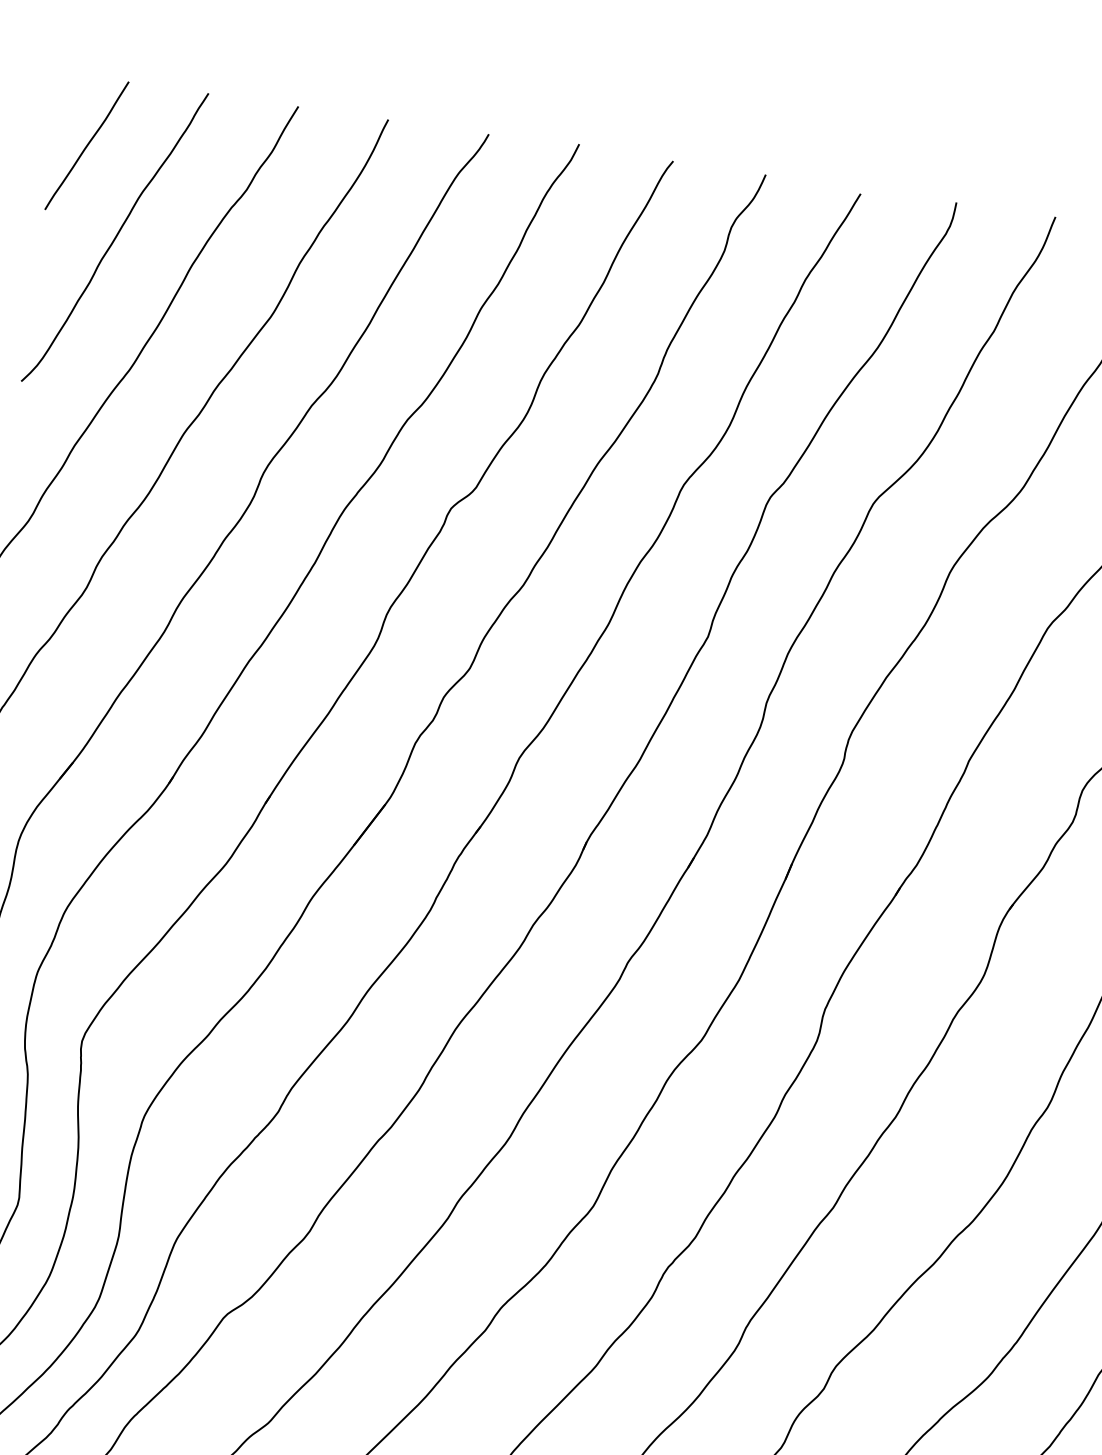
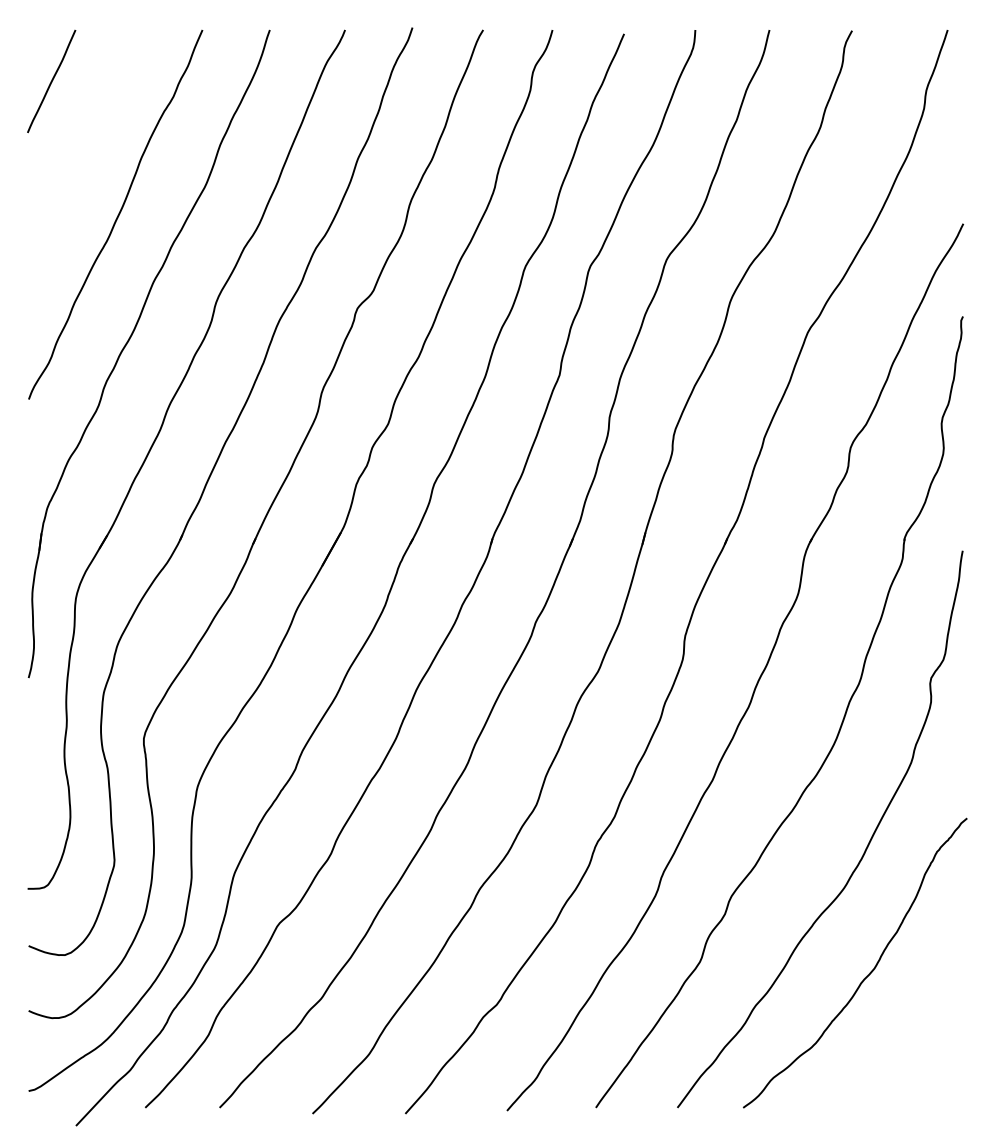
curve: (114, 237) -> (81, 145), removed

